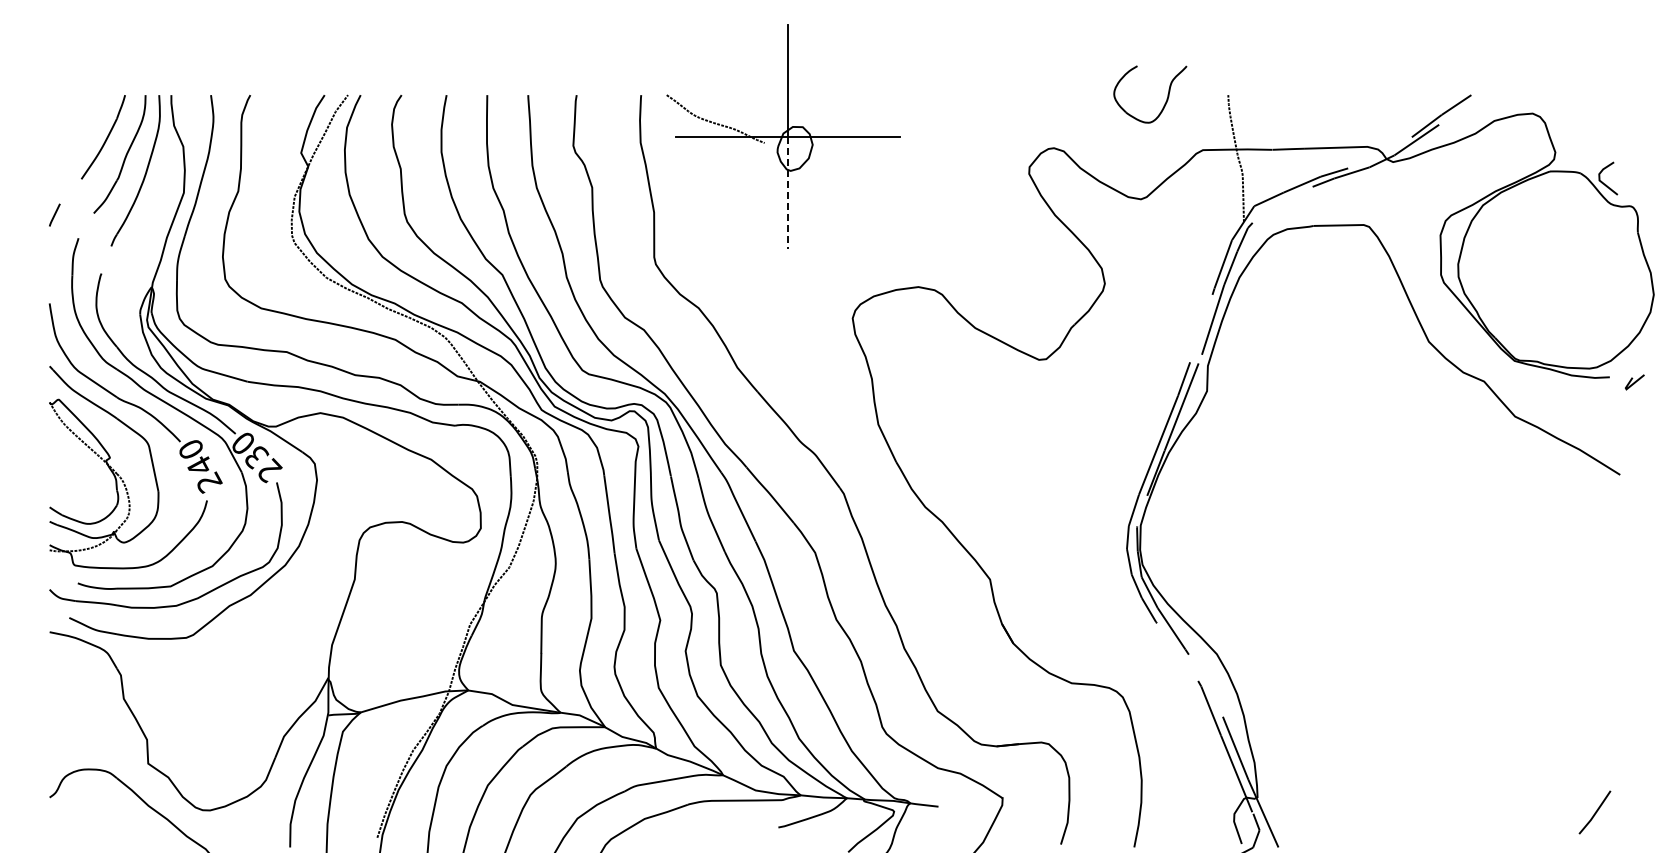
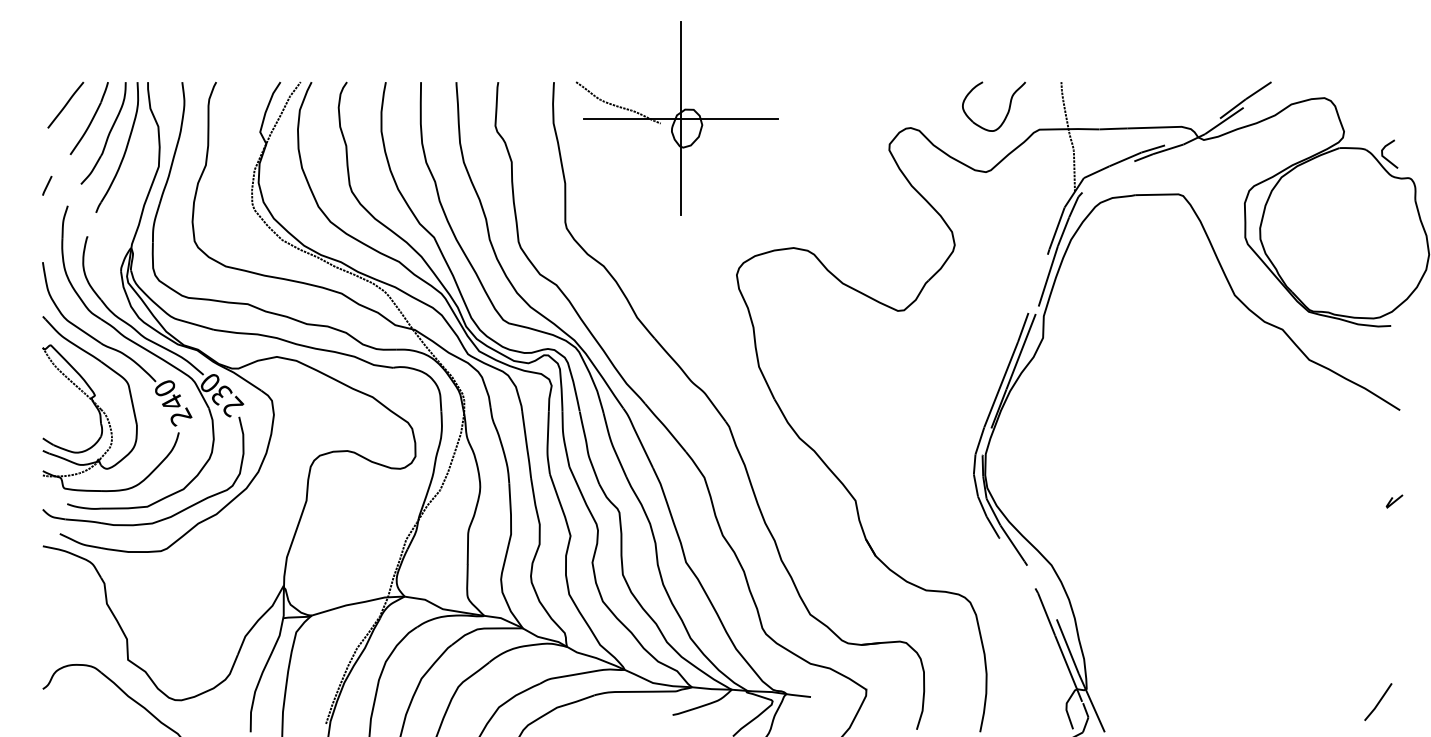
part: (1166, 98) -> (1008, 110), moved
line: (76, 121) -> (66, 104), added
line: (787, 193) -> (680, 167), dashed -> solid
line: (1634, 382) -> (1394, 501), moved

